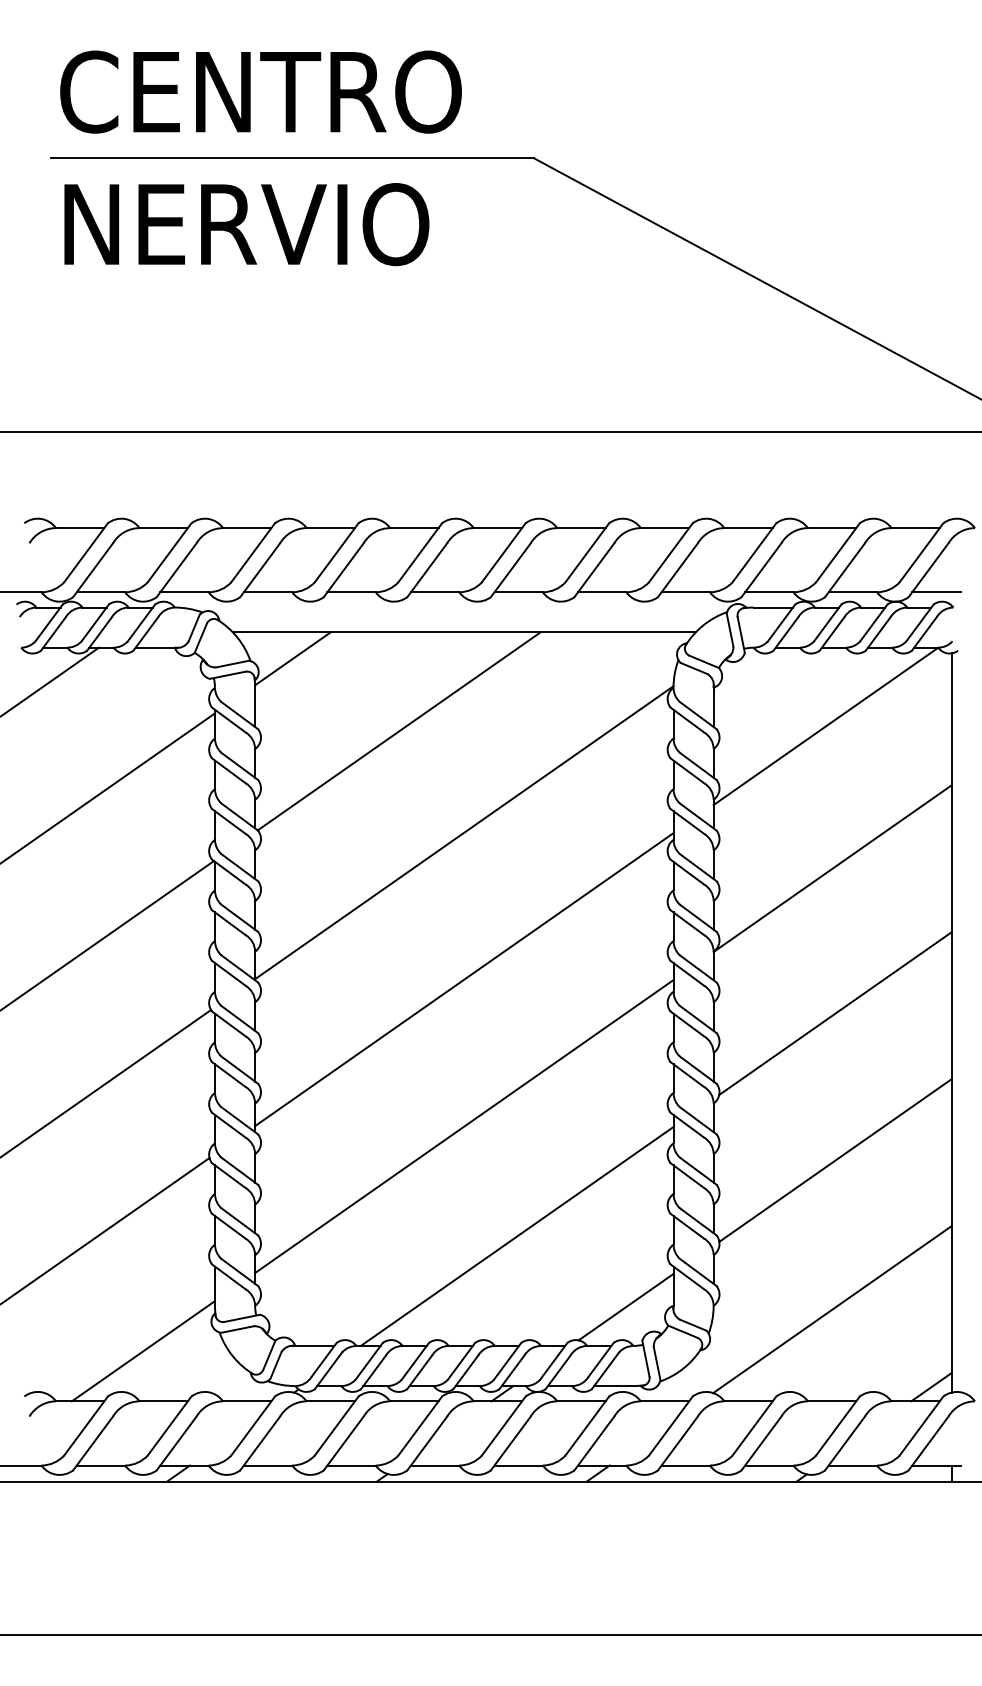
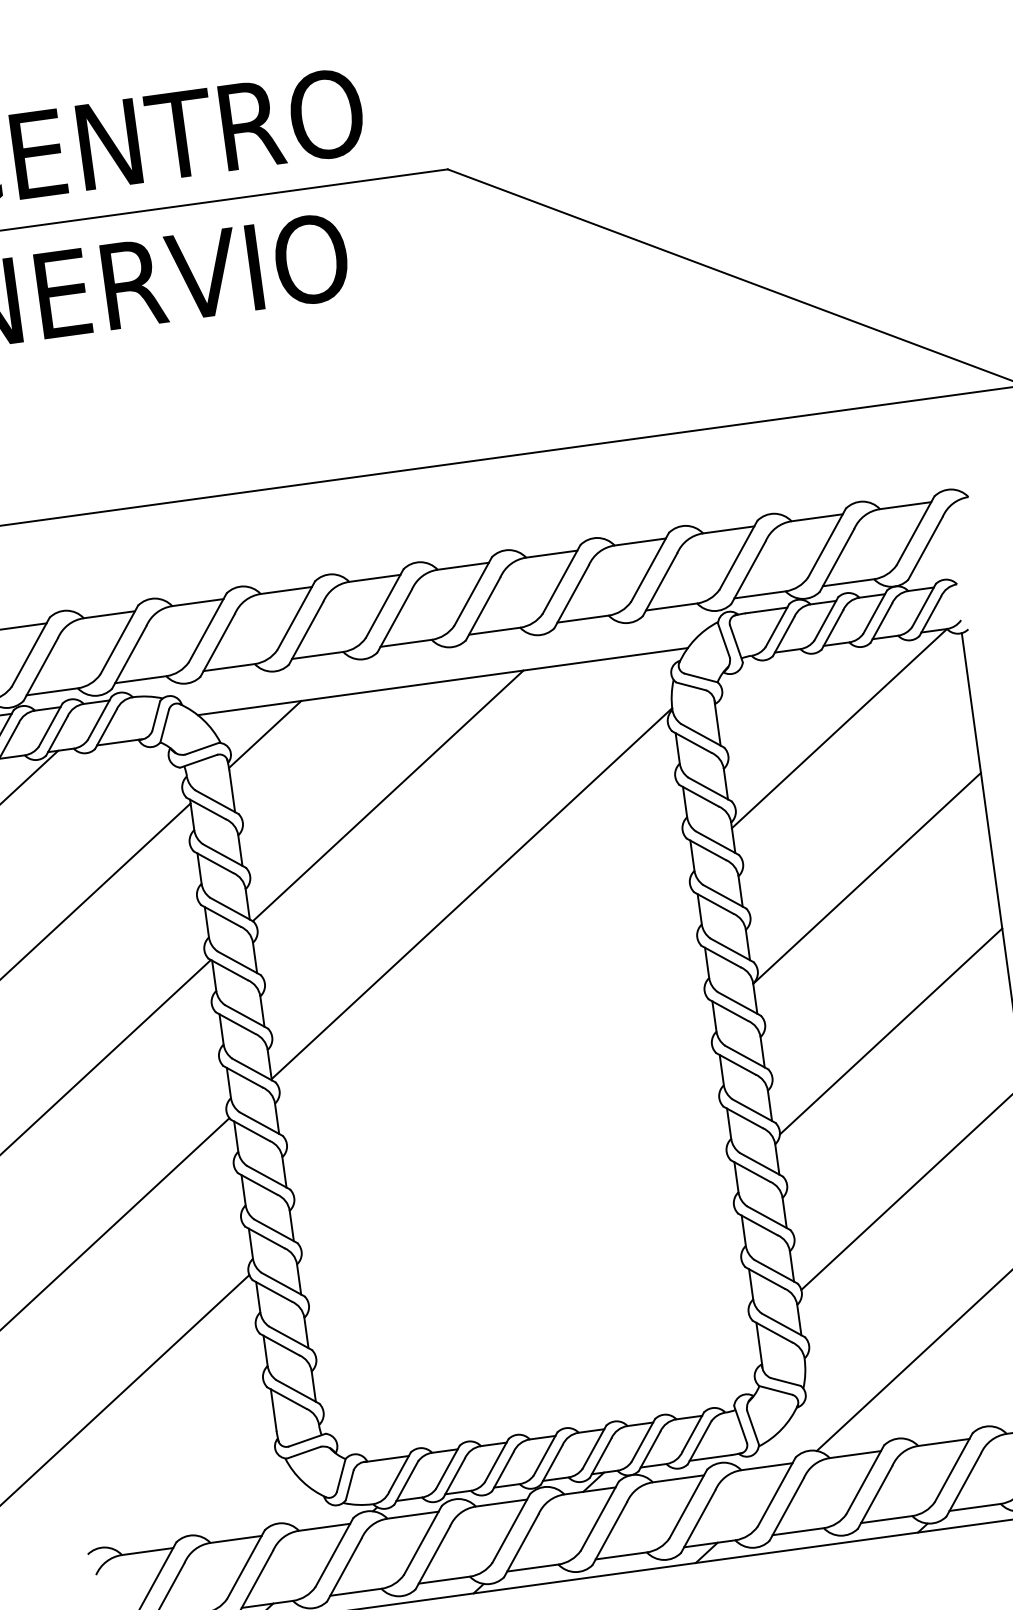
line: (936, 592) -> (937, 570), removed
line: (464, 979) -> (493, 1049), removed
line: (464, 1126) -> (514, 1204), removed
line: (516, 1236) -> (585, 1313), removed
line: (625, 1306) -> (711, 1372), removed
line: (143, 1351) -> (207, 1489), removed

